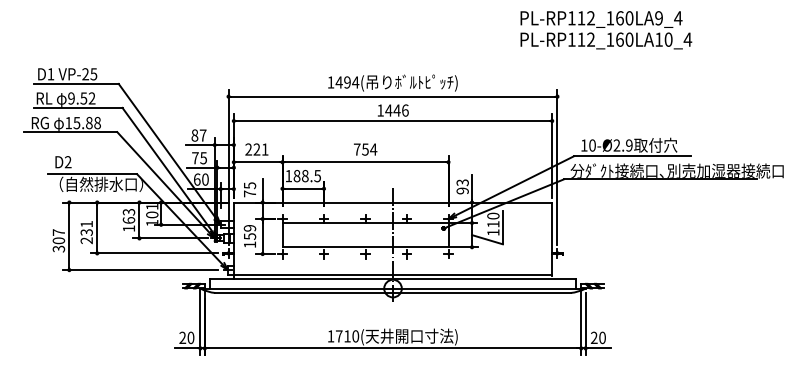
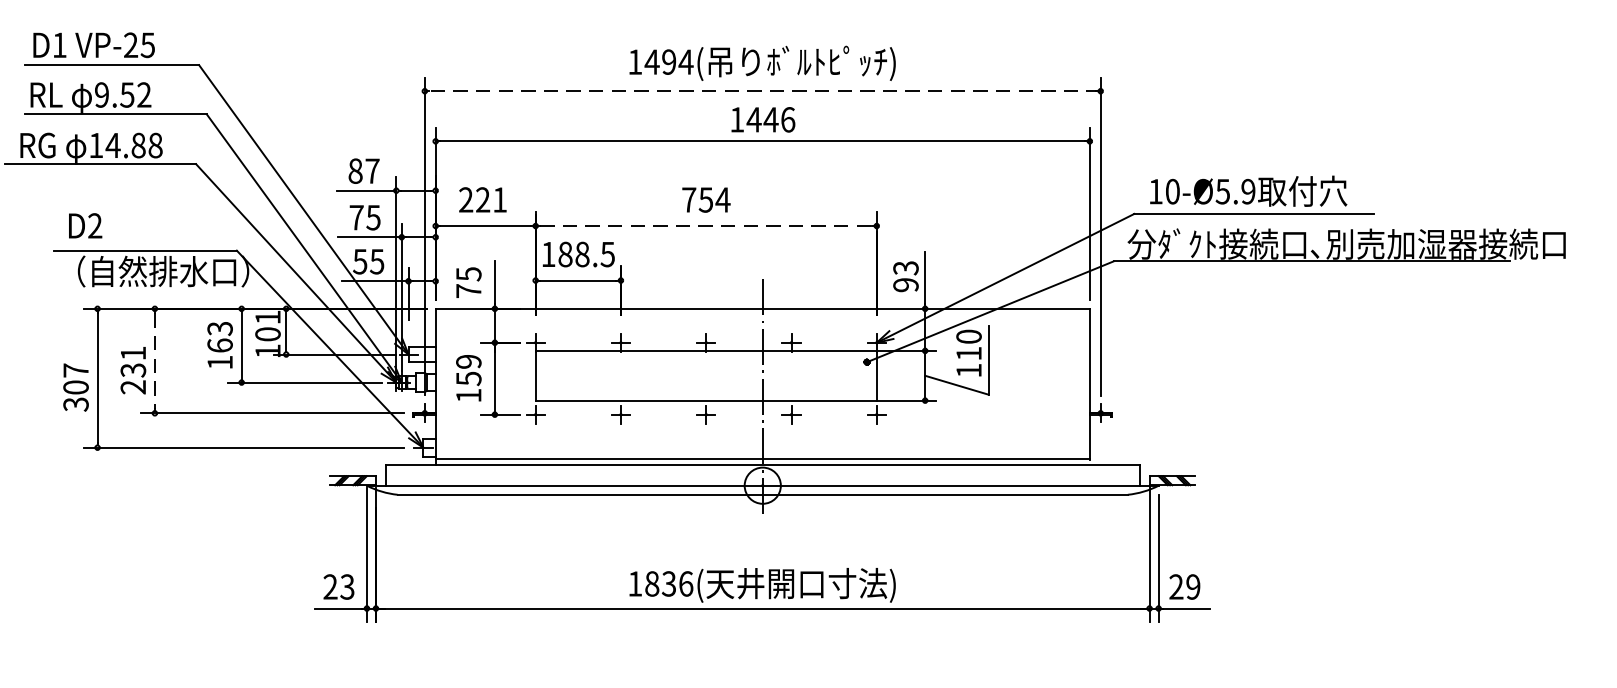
line: (392, 96) -> (761, 90), solid -> dashed
text: (76, 123) -> (112, 146), 15.88 -> 14.88
text: (616, 145) -> (1222, 191), 10-Ø2.9 -> 10-Ø5.9
line: (365, 162) -> (706, 226), solid -> dashed
text: (200, 179) -> (367, 261), 60 -> 55
line: (97, 228) -> (155, 362), solid -> dashed
text: (347, 336) -> (669, 584), 1710( -> 1836(
text: (190, 337) -> (346, 586), 20 -> 23
text: (602, 337) -> (1193, 586), 20 -> 29

